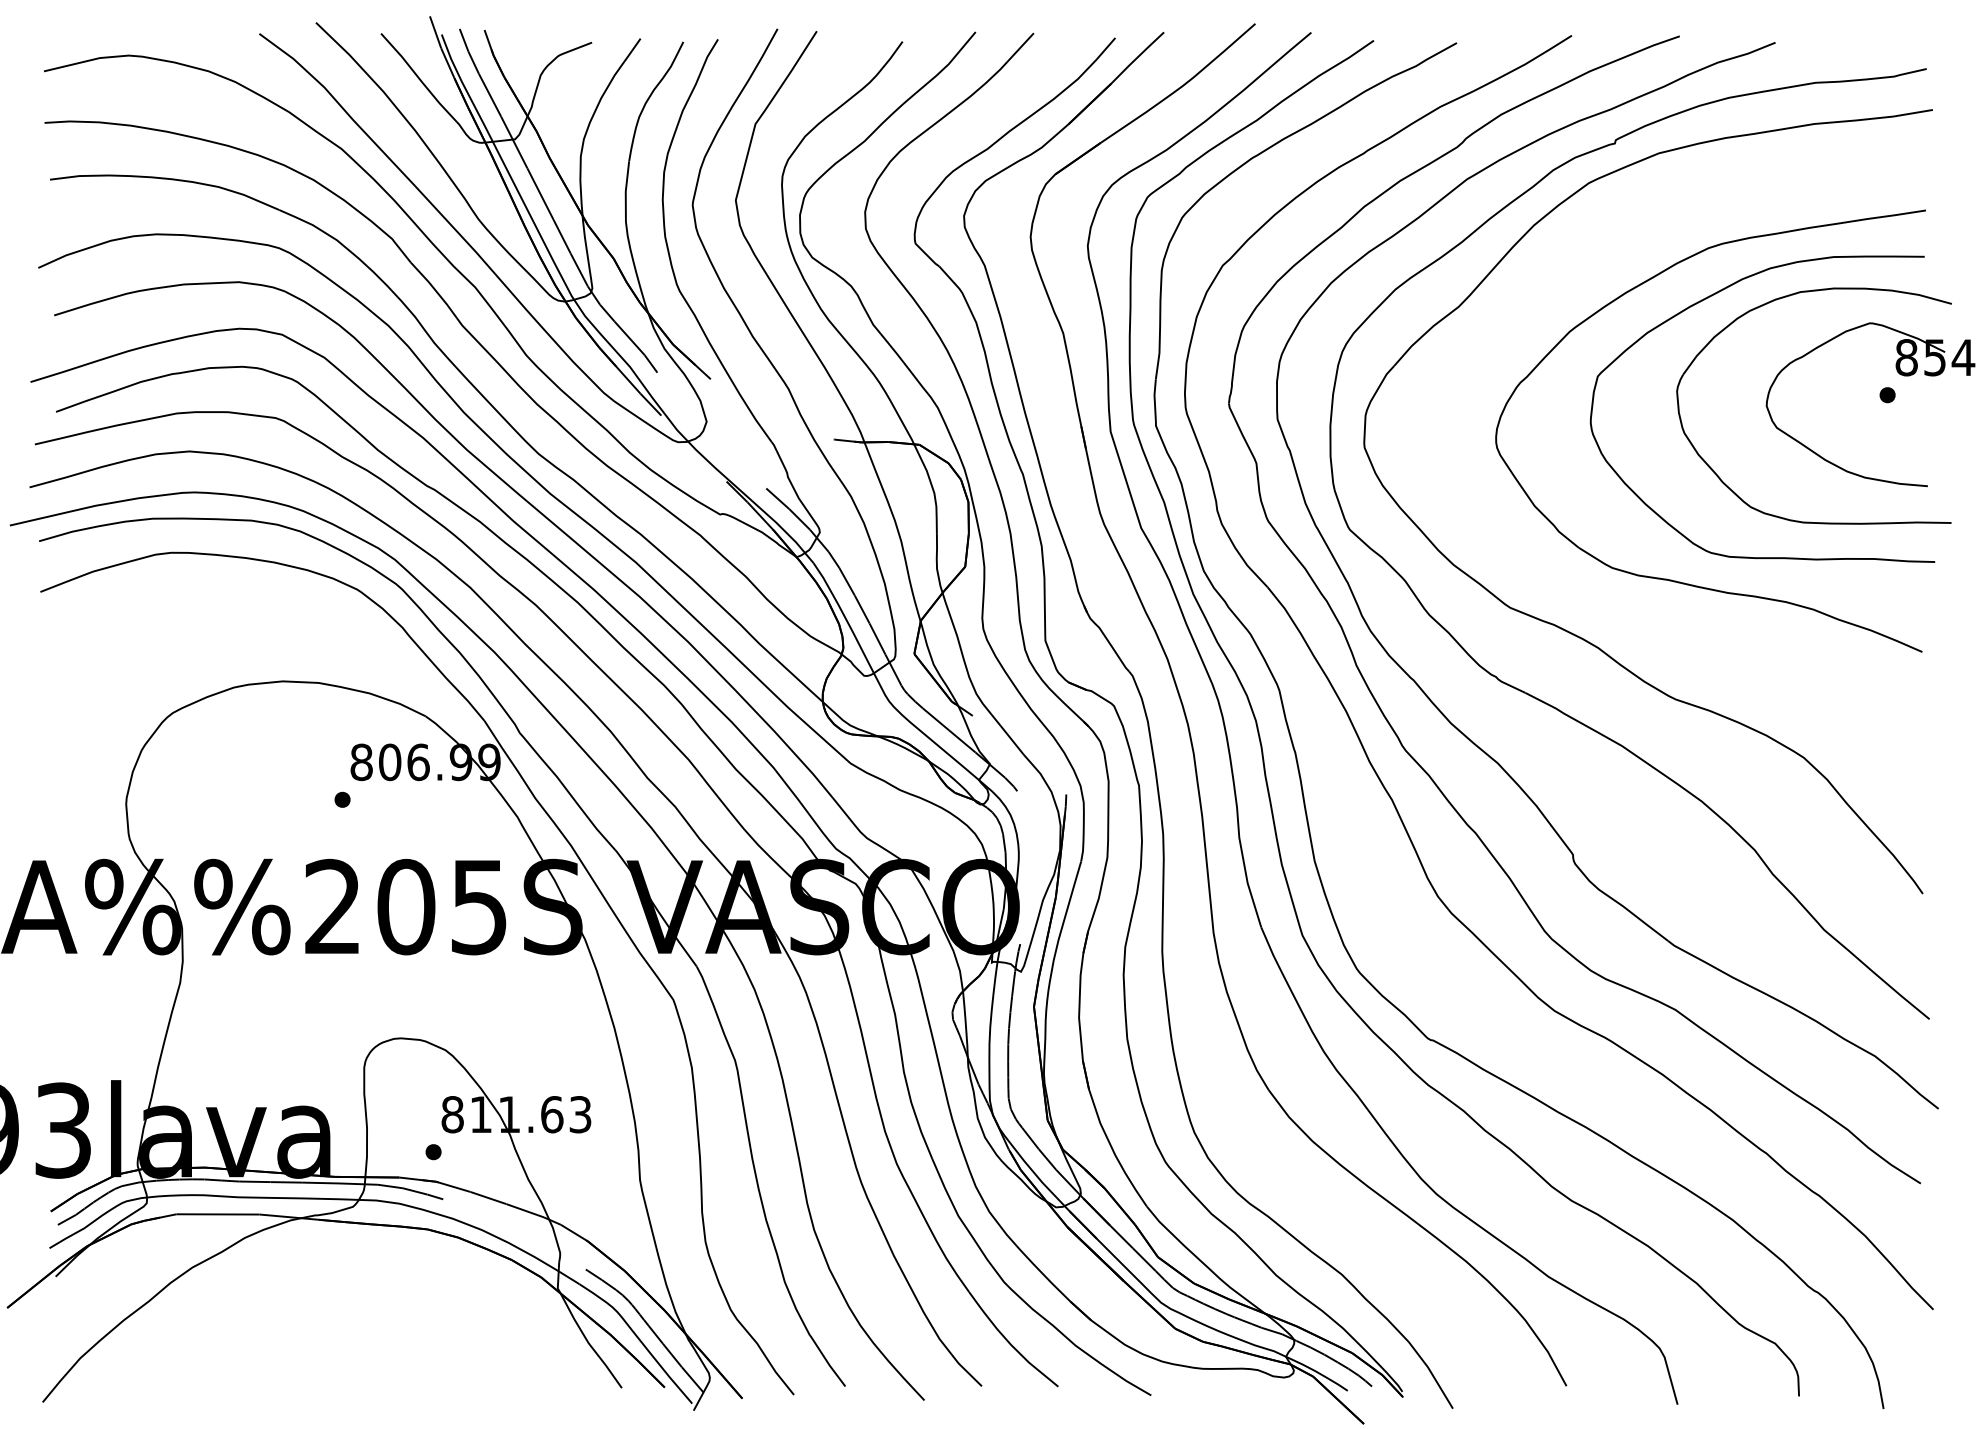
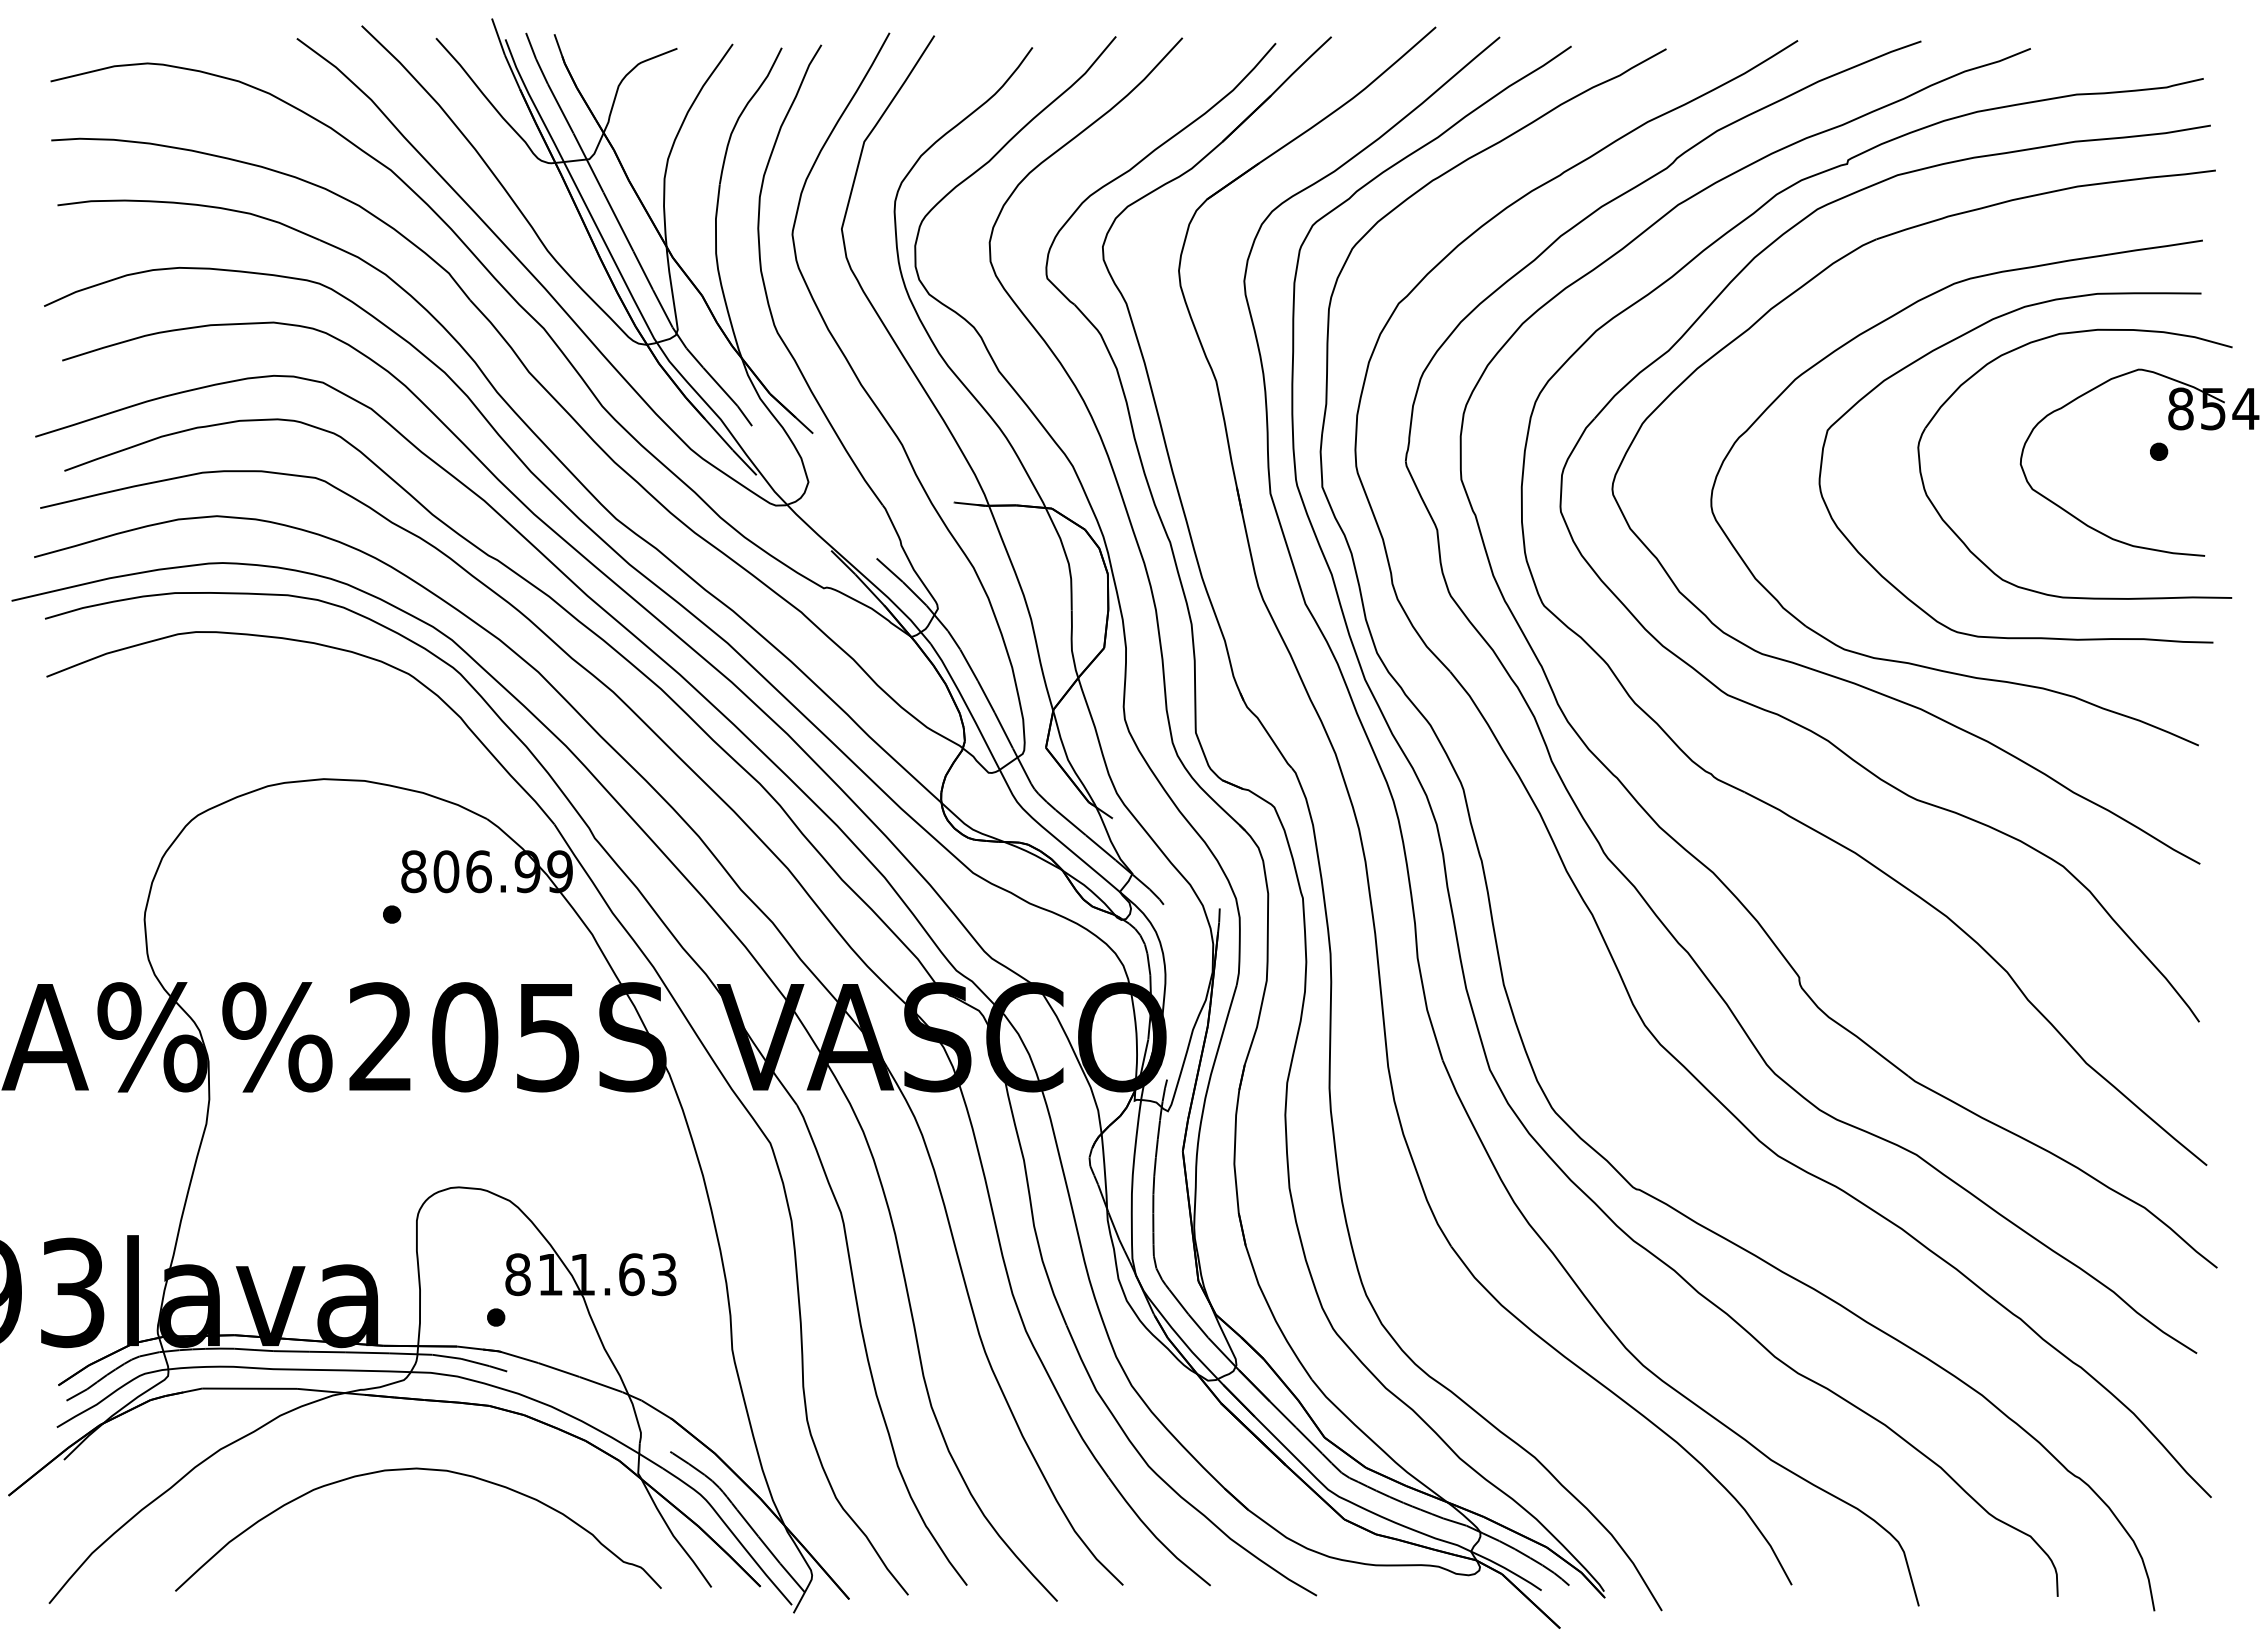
part: (1622, 596) -> (1855, 682), added
curve: (371, 1285) -> (425, 1470), added

